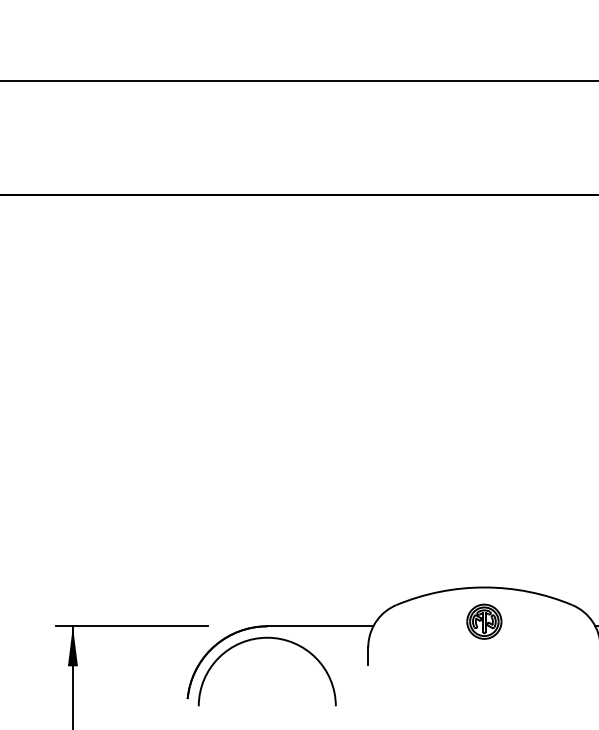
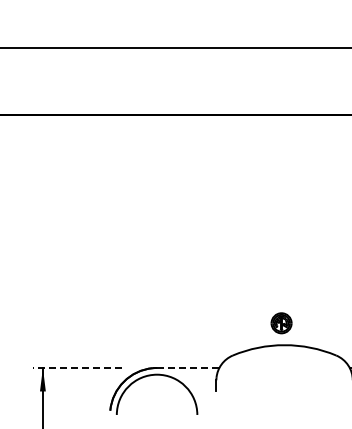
part: (484, 622) -> (281, 323), moved
line: (131, 625) -> (77, 367), solid -> dashed
line: (319, 625) -> (187, 367), solid -> dashed

